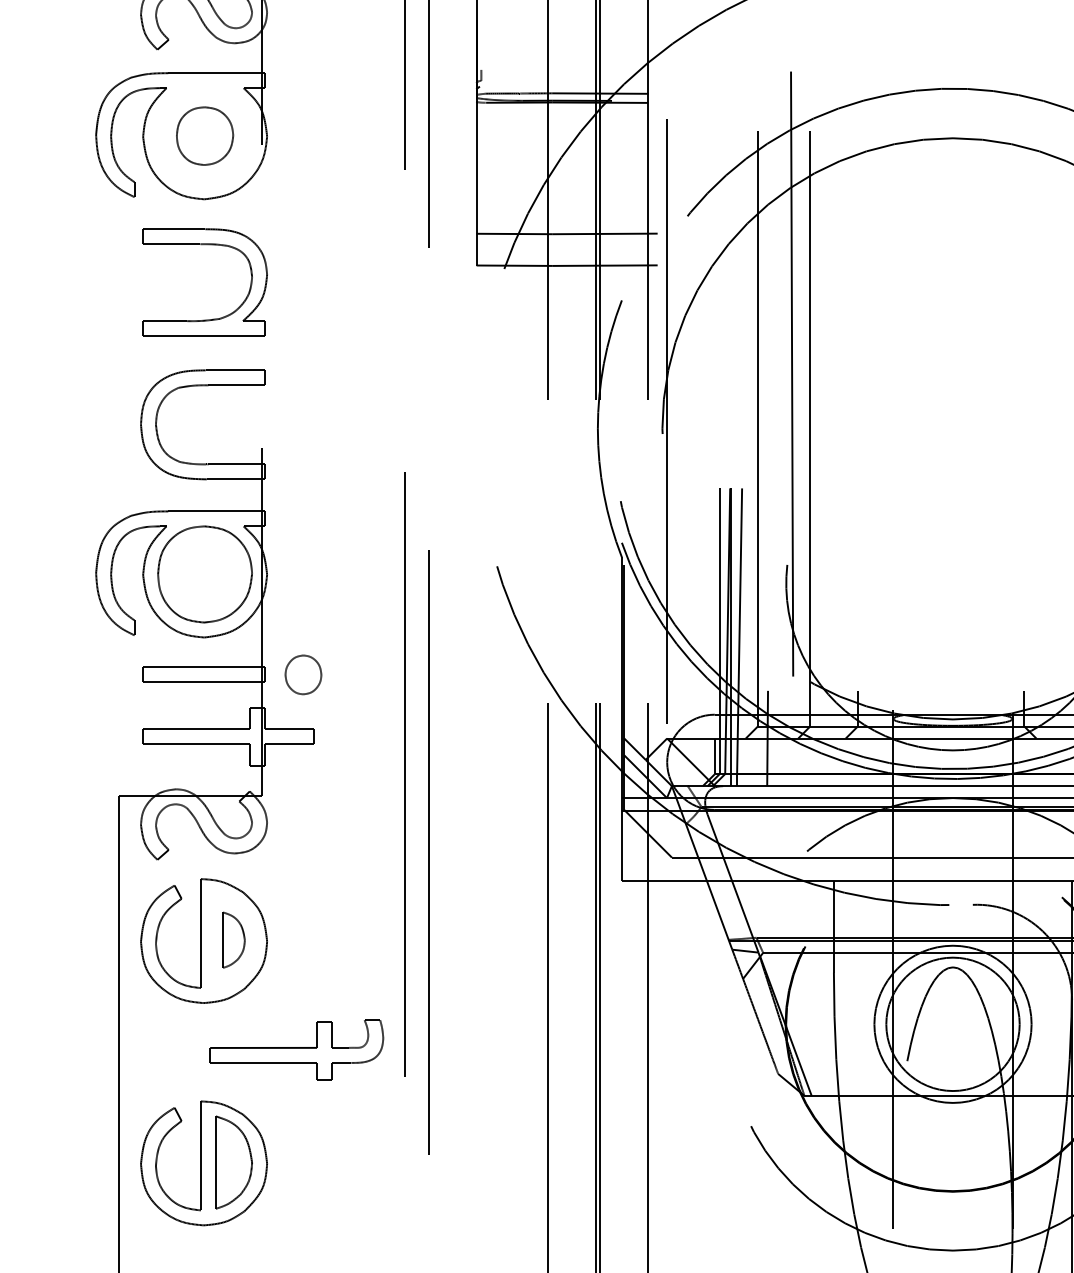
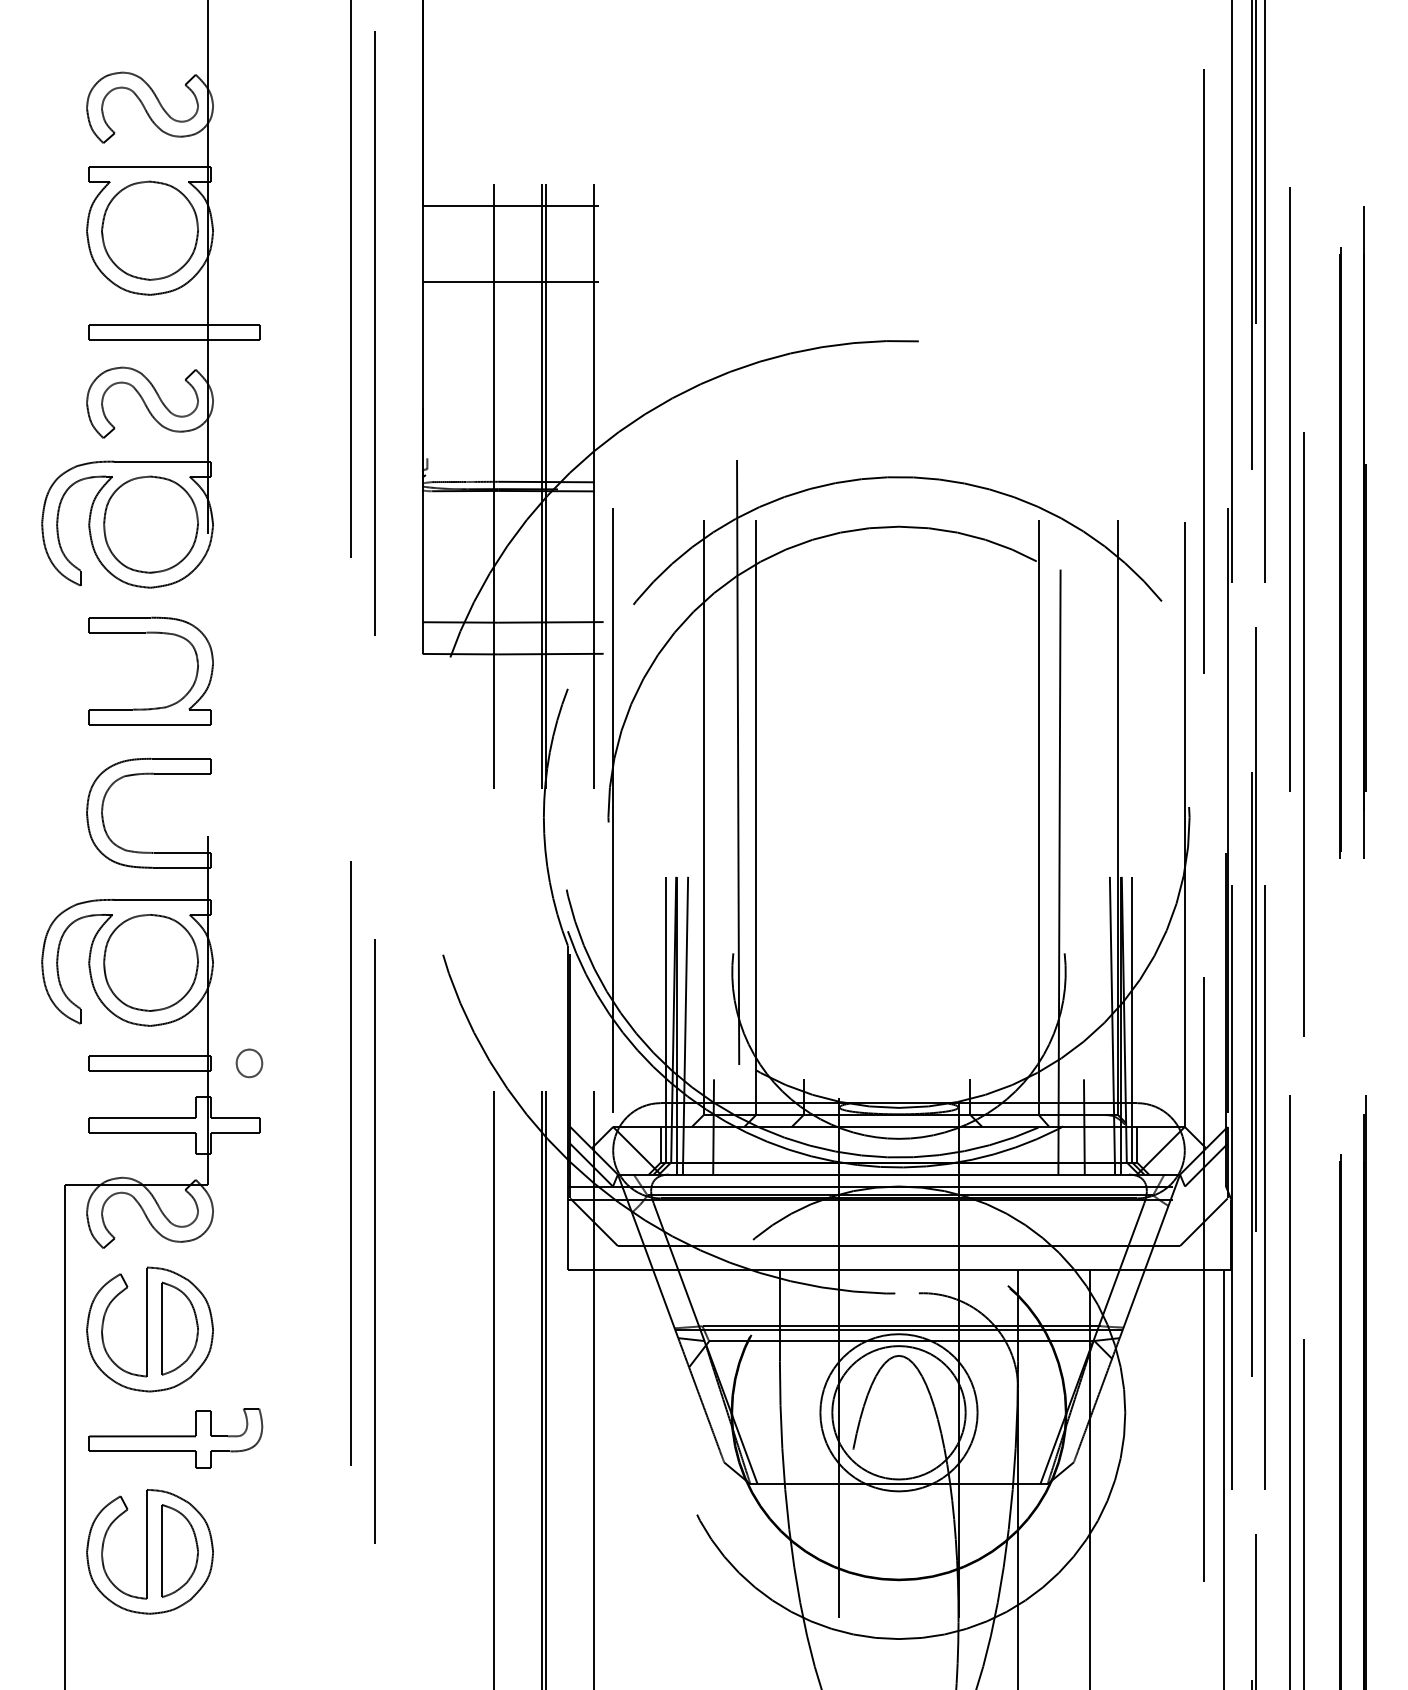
part: (204, 136) -> (150, 524), size x1.67
part: (303, 675) -> (249, 1063), size x0.71
part: (233, 940) -> (179, 1328), size x1.67
part: (296, 1050) -> (175, 1438), moved

